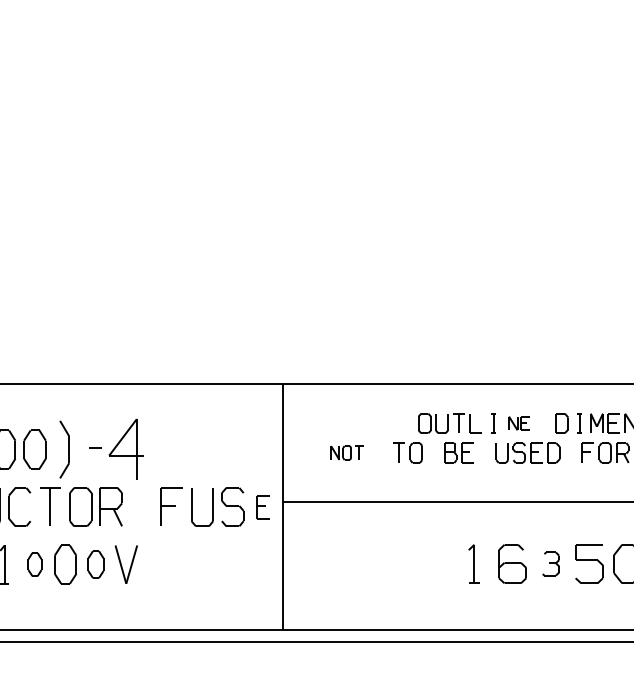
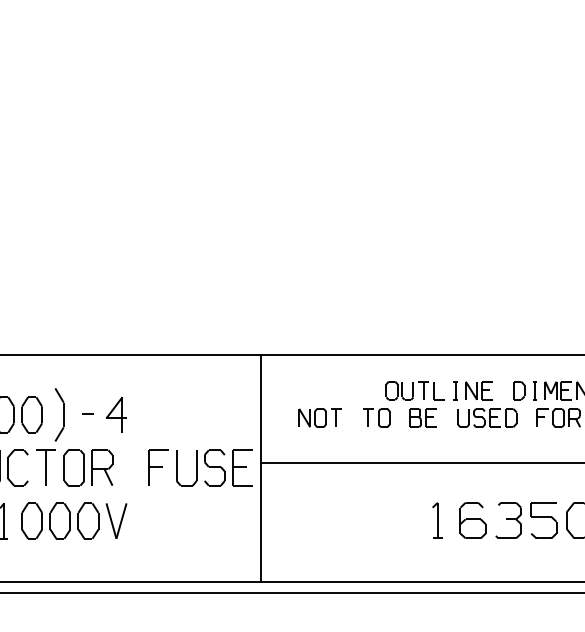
part: (518, 423) -> (478, 390), size x1.43
part: (125, 449) -> (115, 414), size x0.62
part: (346, 452) -> (319, 417), size x1.43
part: (262, 506) -> (242, 467), size x1.67
part: (550, 563) -> (508, 520), size x1.67
part: (34, 564) -> (31, 520), size x1.67
part: (95, 564) -> (88, 520), size x1.43

